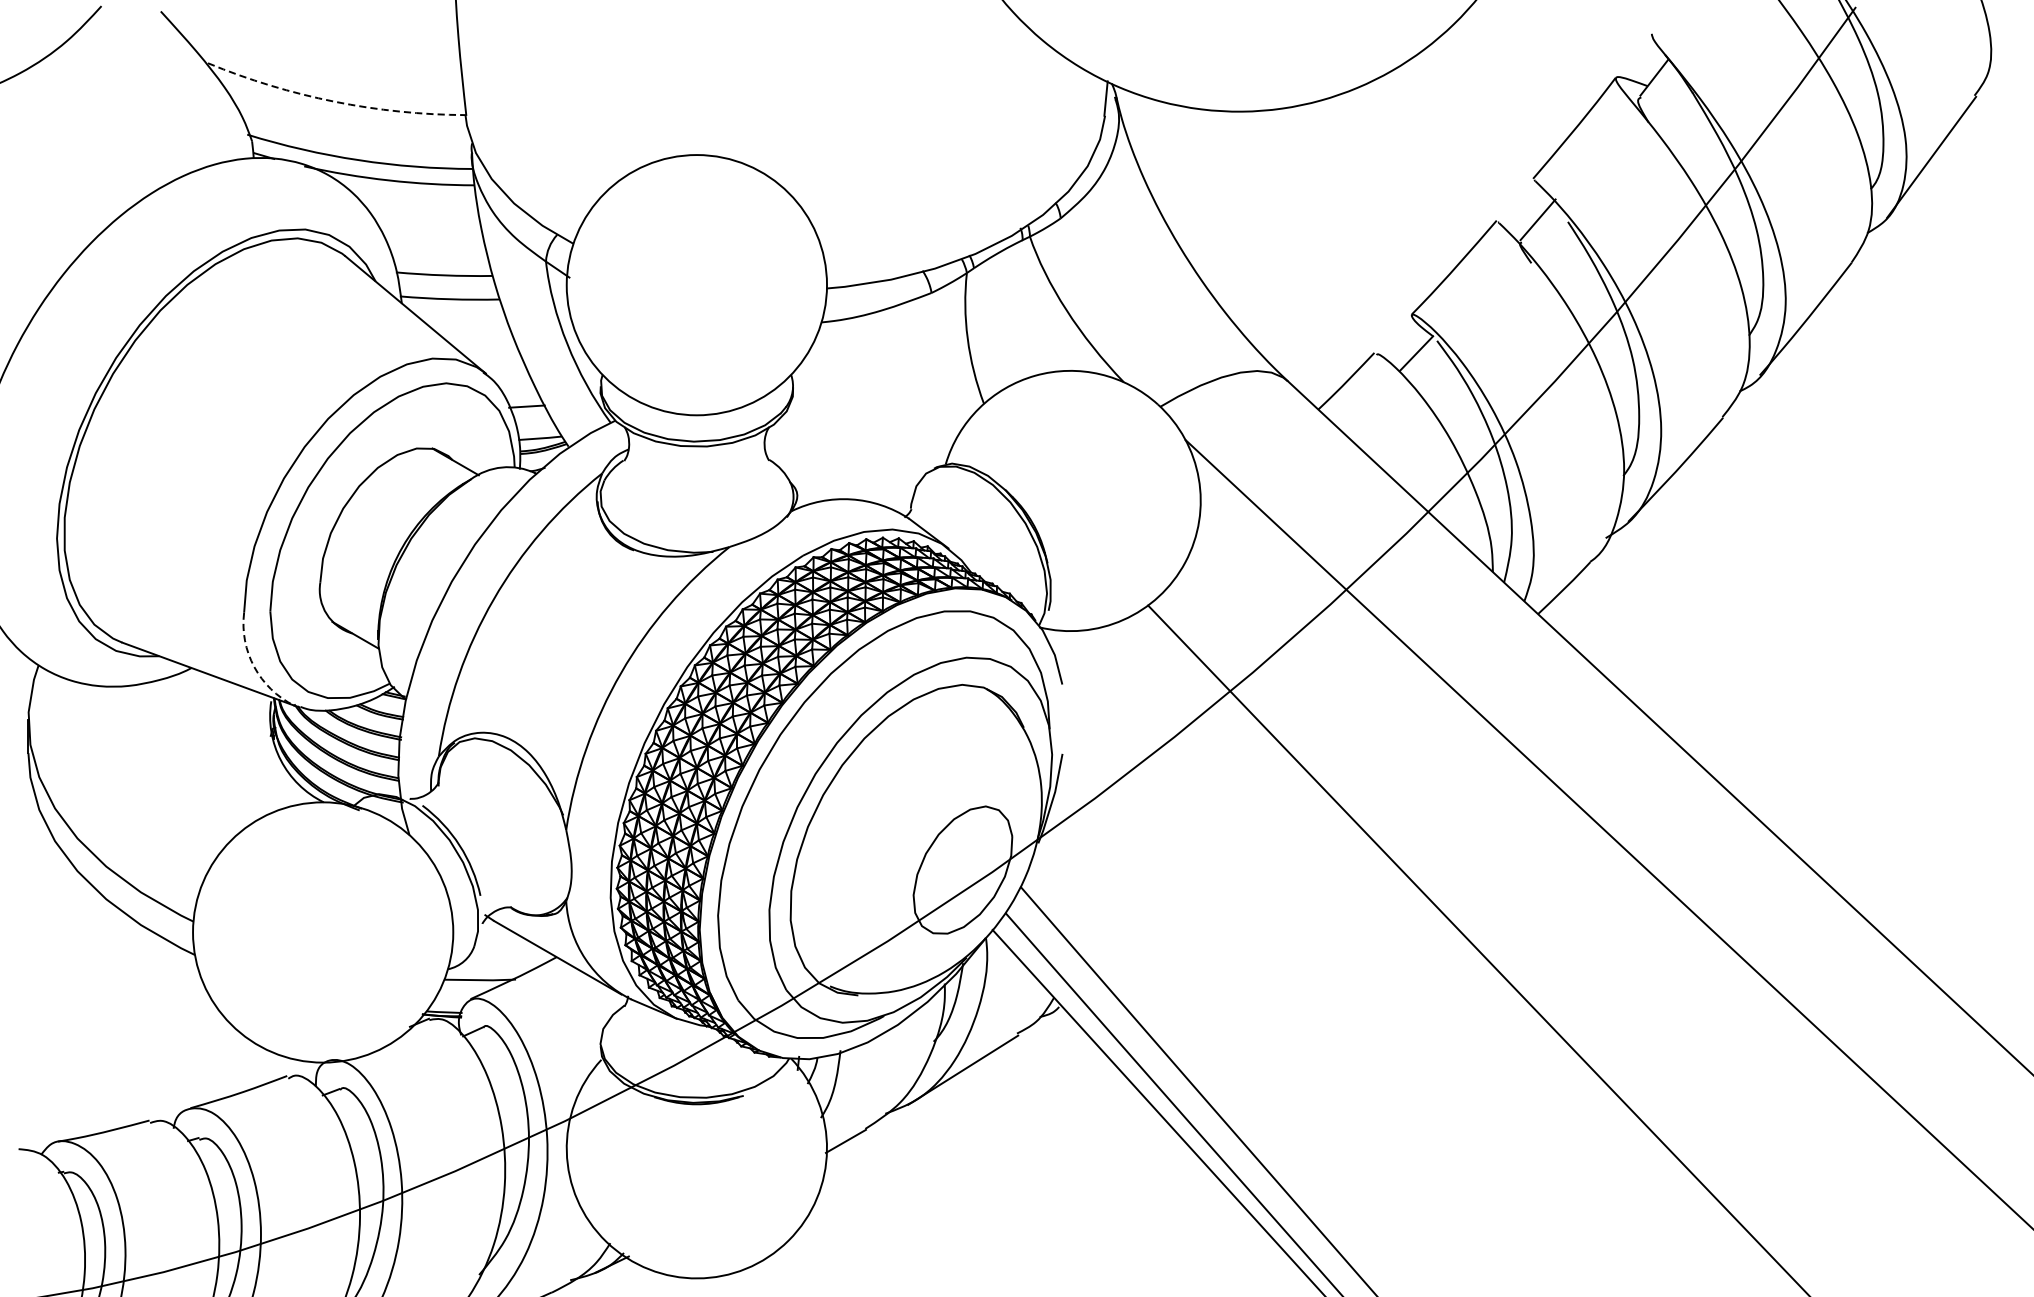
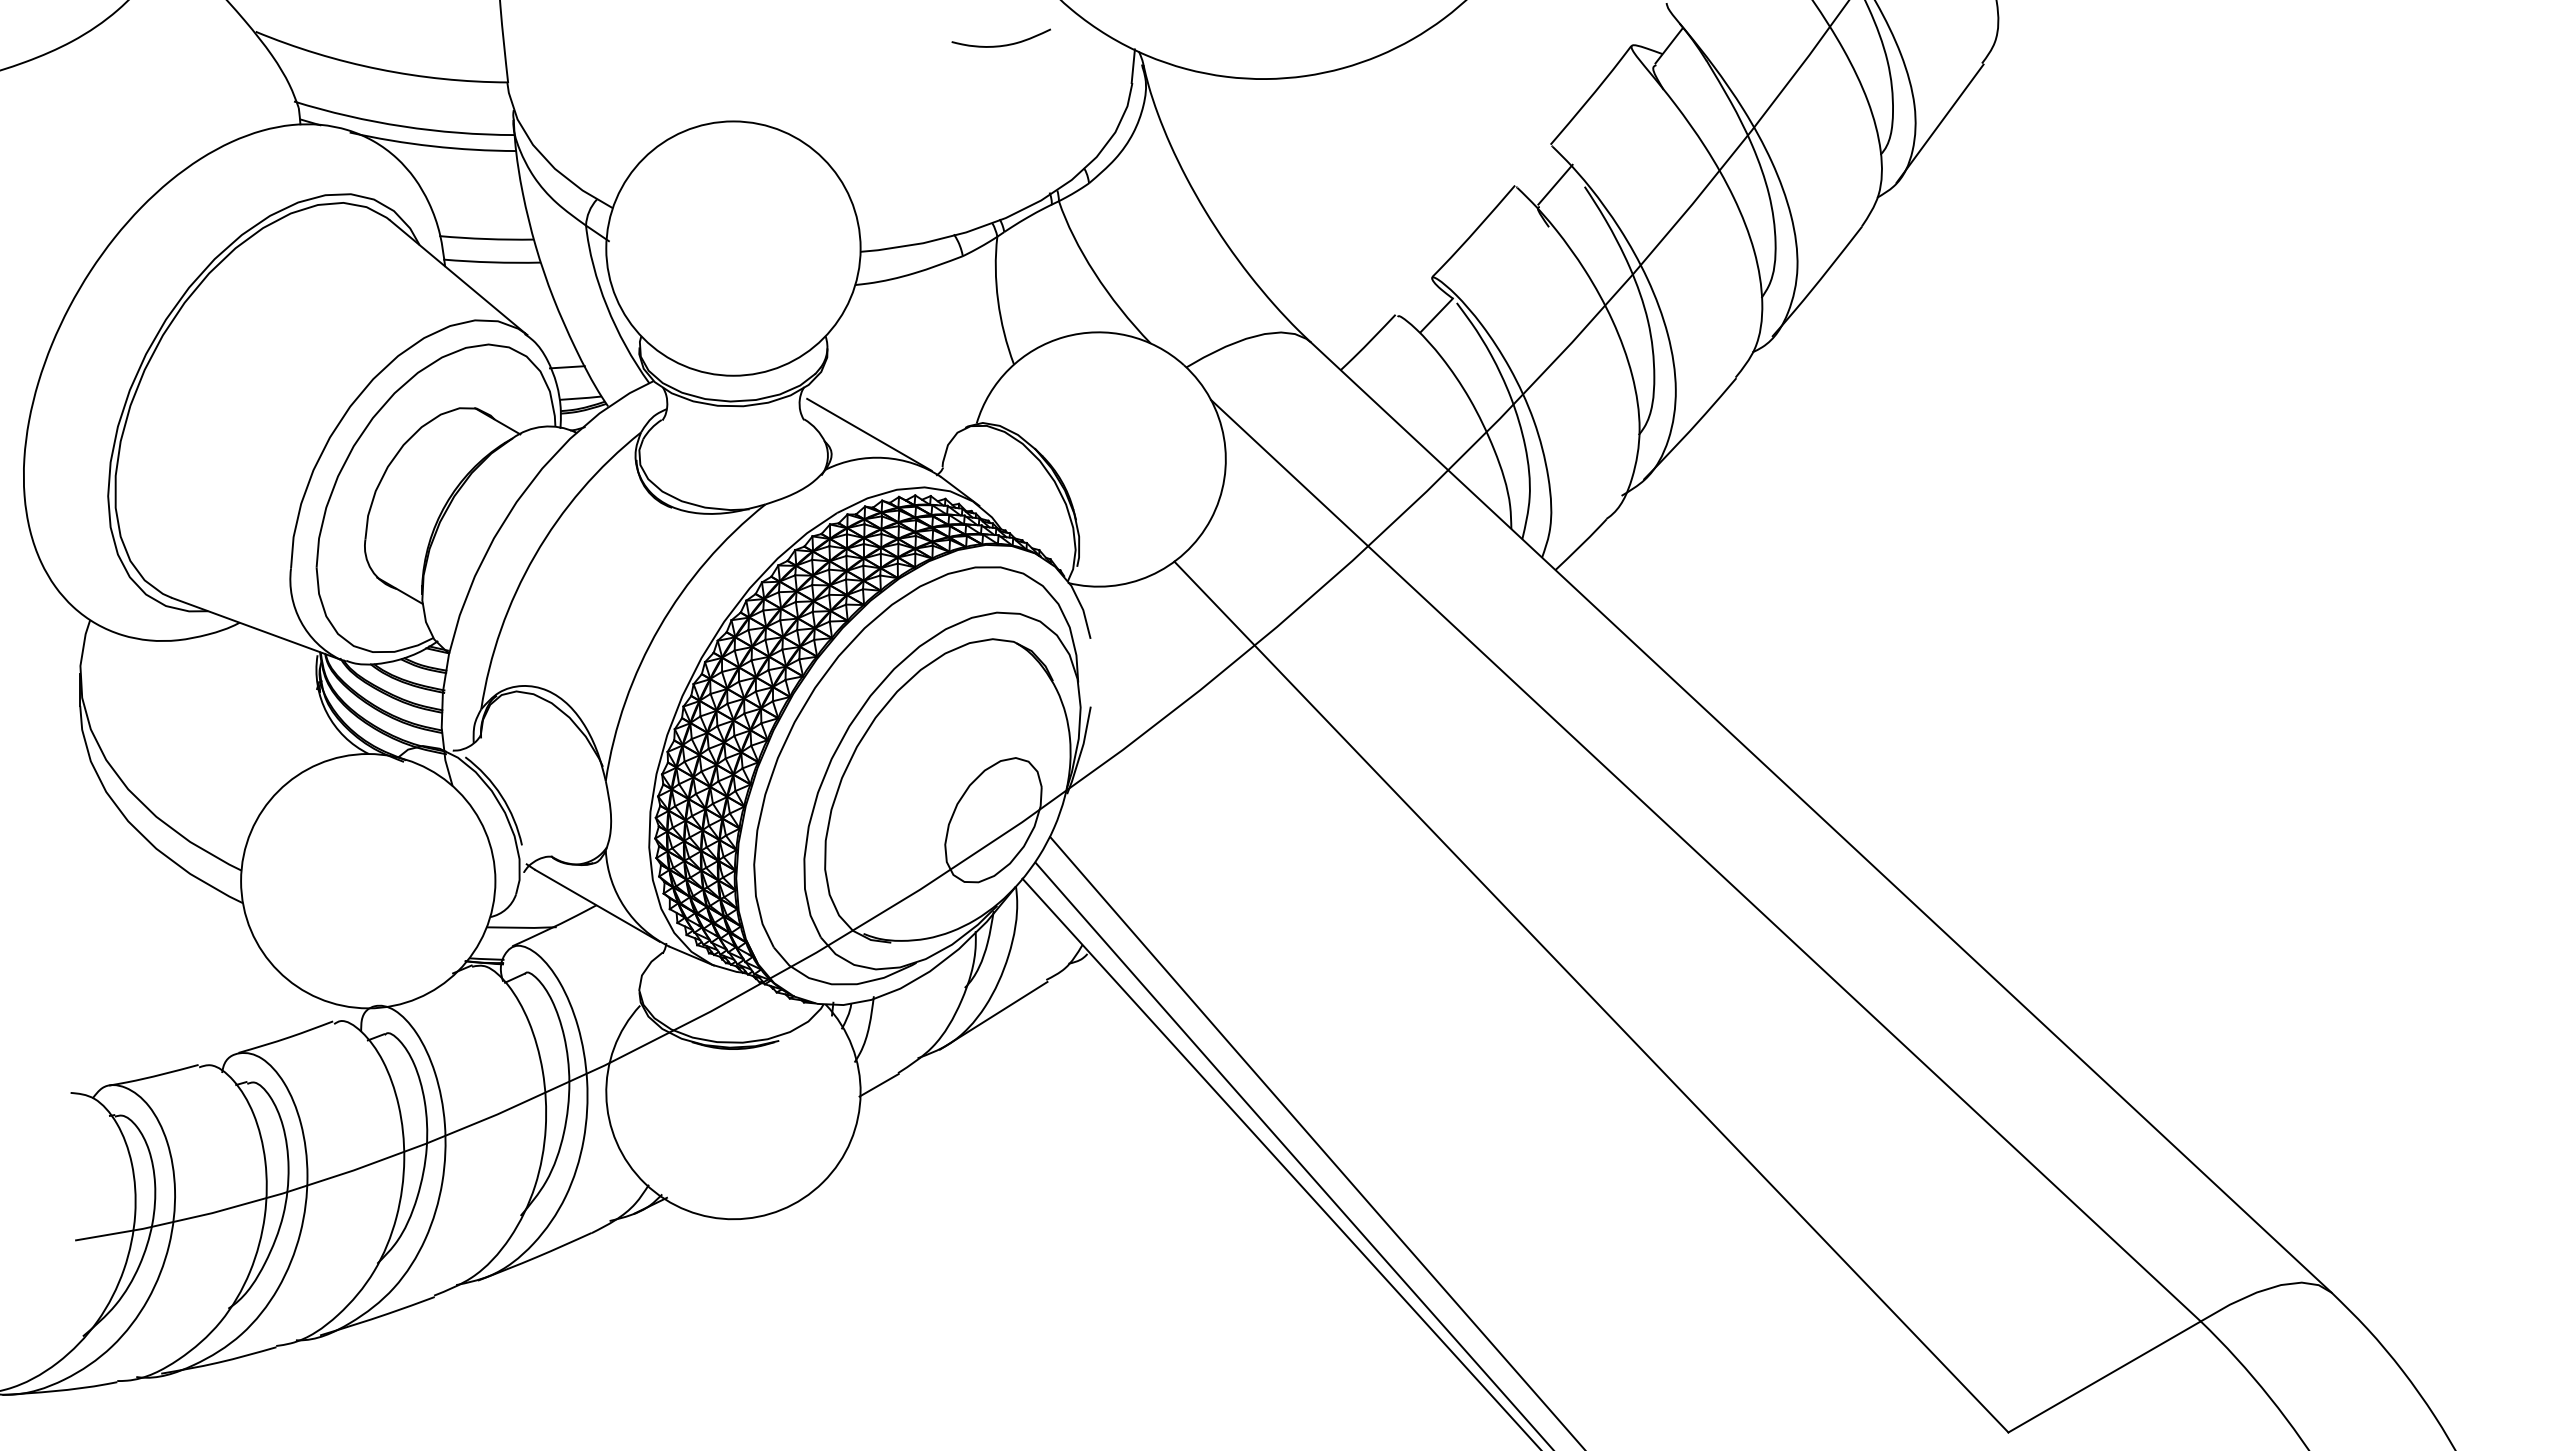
curve: (973, 76) -> (1003, 44), added
arc: (334, 101) -> (379, 69), dashed -> solid
line: (836, 475) -> (869, 434), added
arc: (254, 666) -> (301, 621), dashed -> solid

